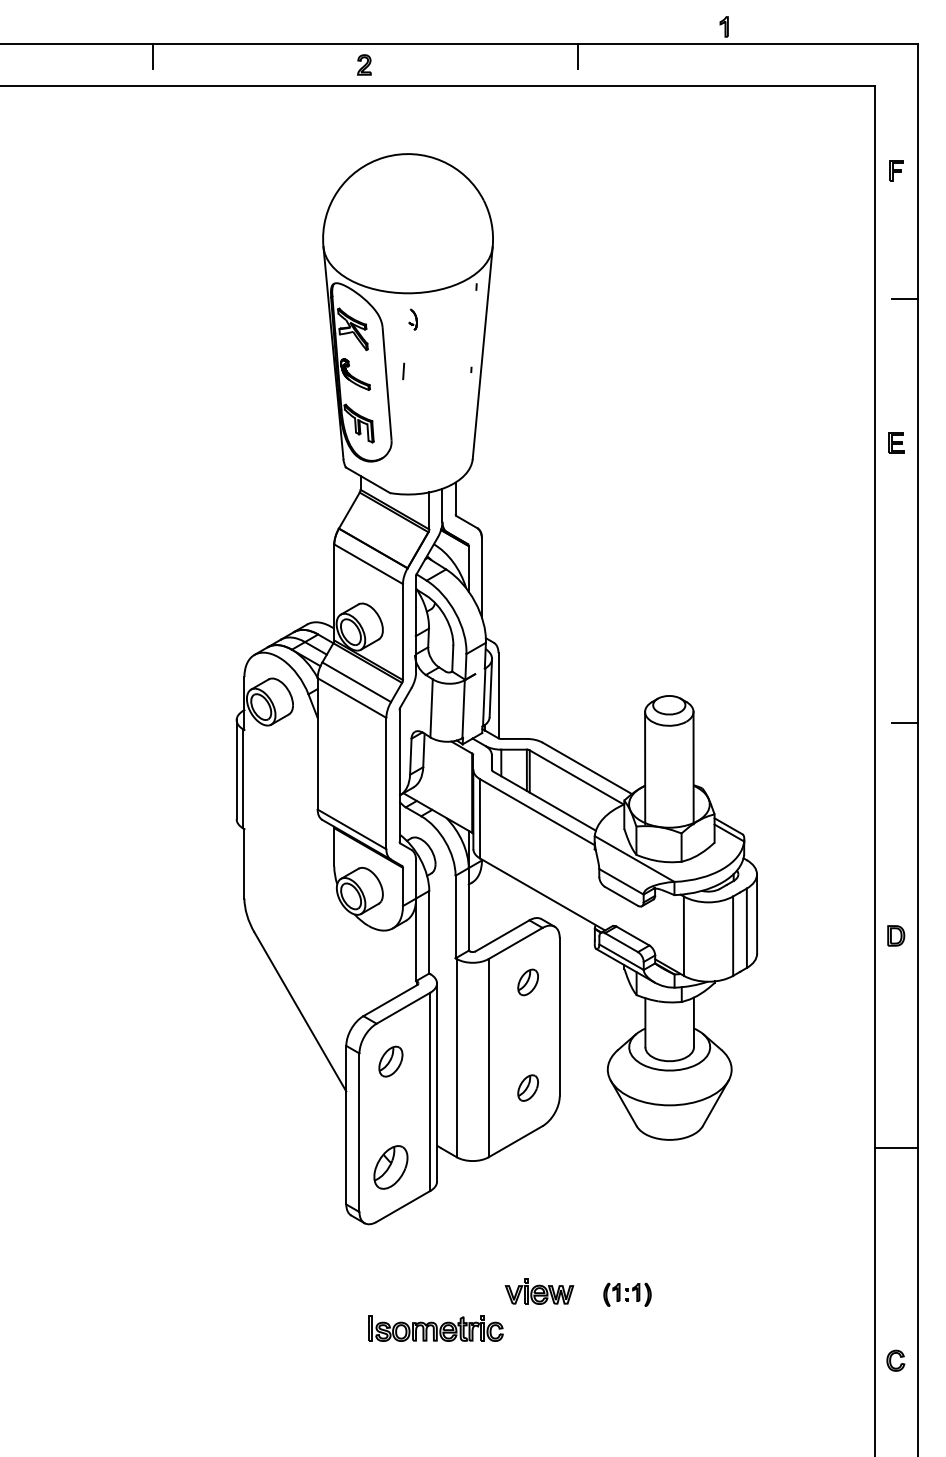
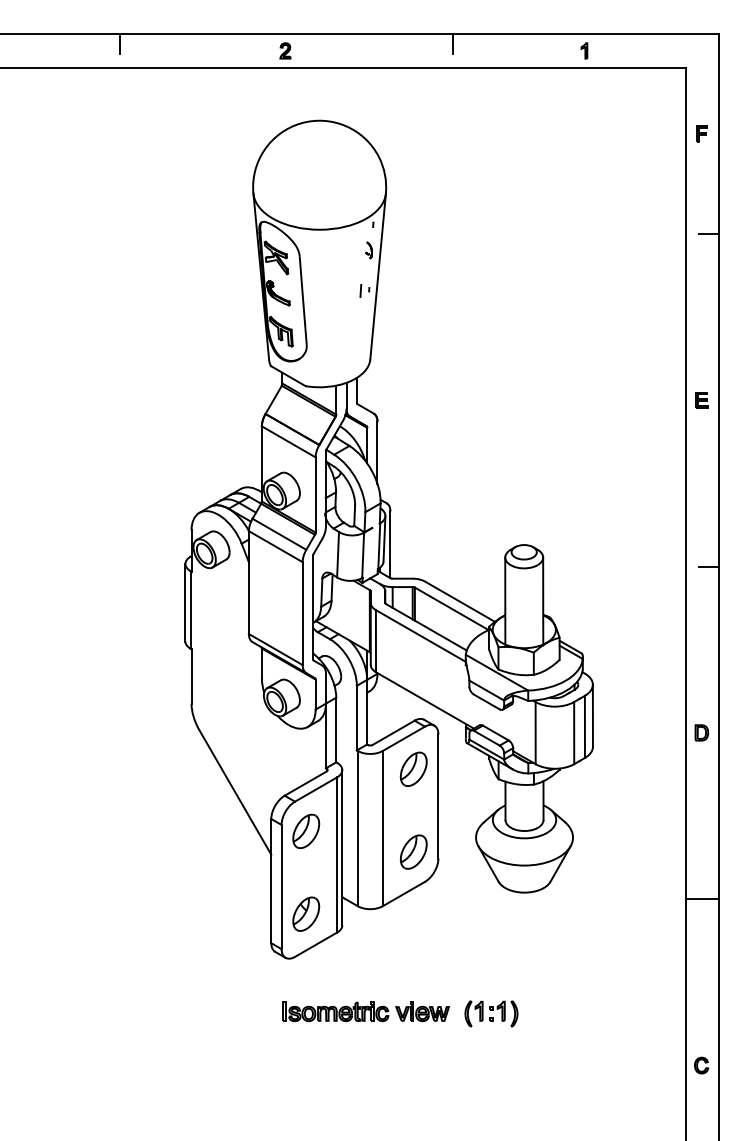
part: (723, 26) -> (583, 50), moved
part: (412, 319) -> (368, 250), moved
line: (403, 371) -> (360, 290), moved
part: (896, 442) -> (702, 399), moved
part: (527, 982) -> (413, 769), size x1.67
part: (390, 1061) -> (305, 831), size x1.43
part: (527, 1087) -> (413, 851), size x1.67
part: (627, 1294) -> (491, 1013), size x1.43
part: (435, 1328) -> (335, 1011), moved

